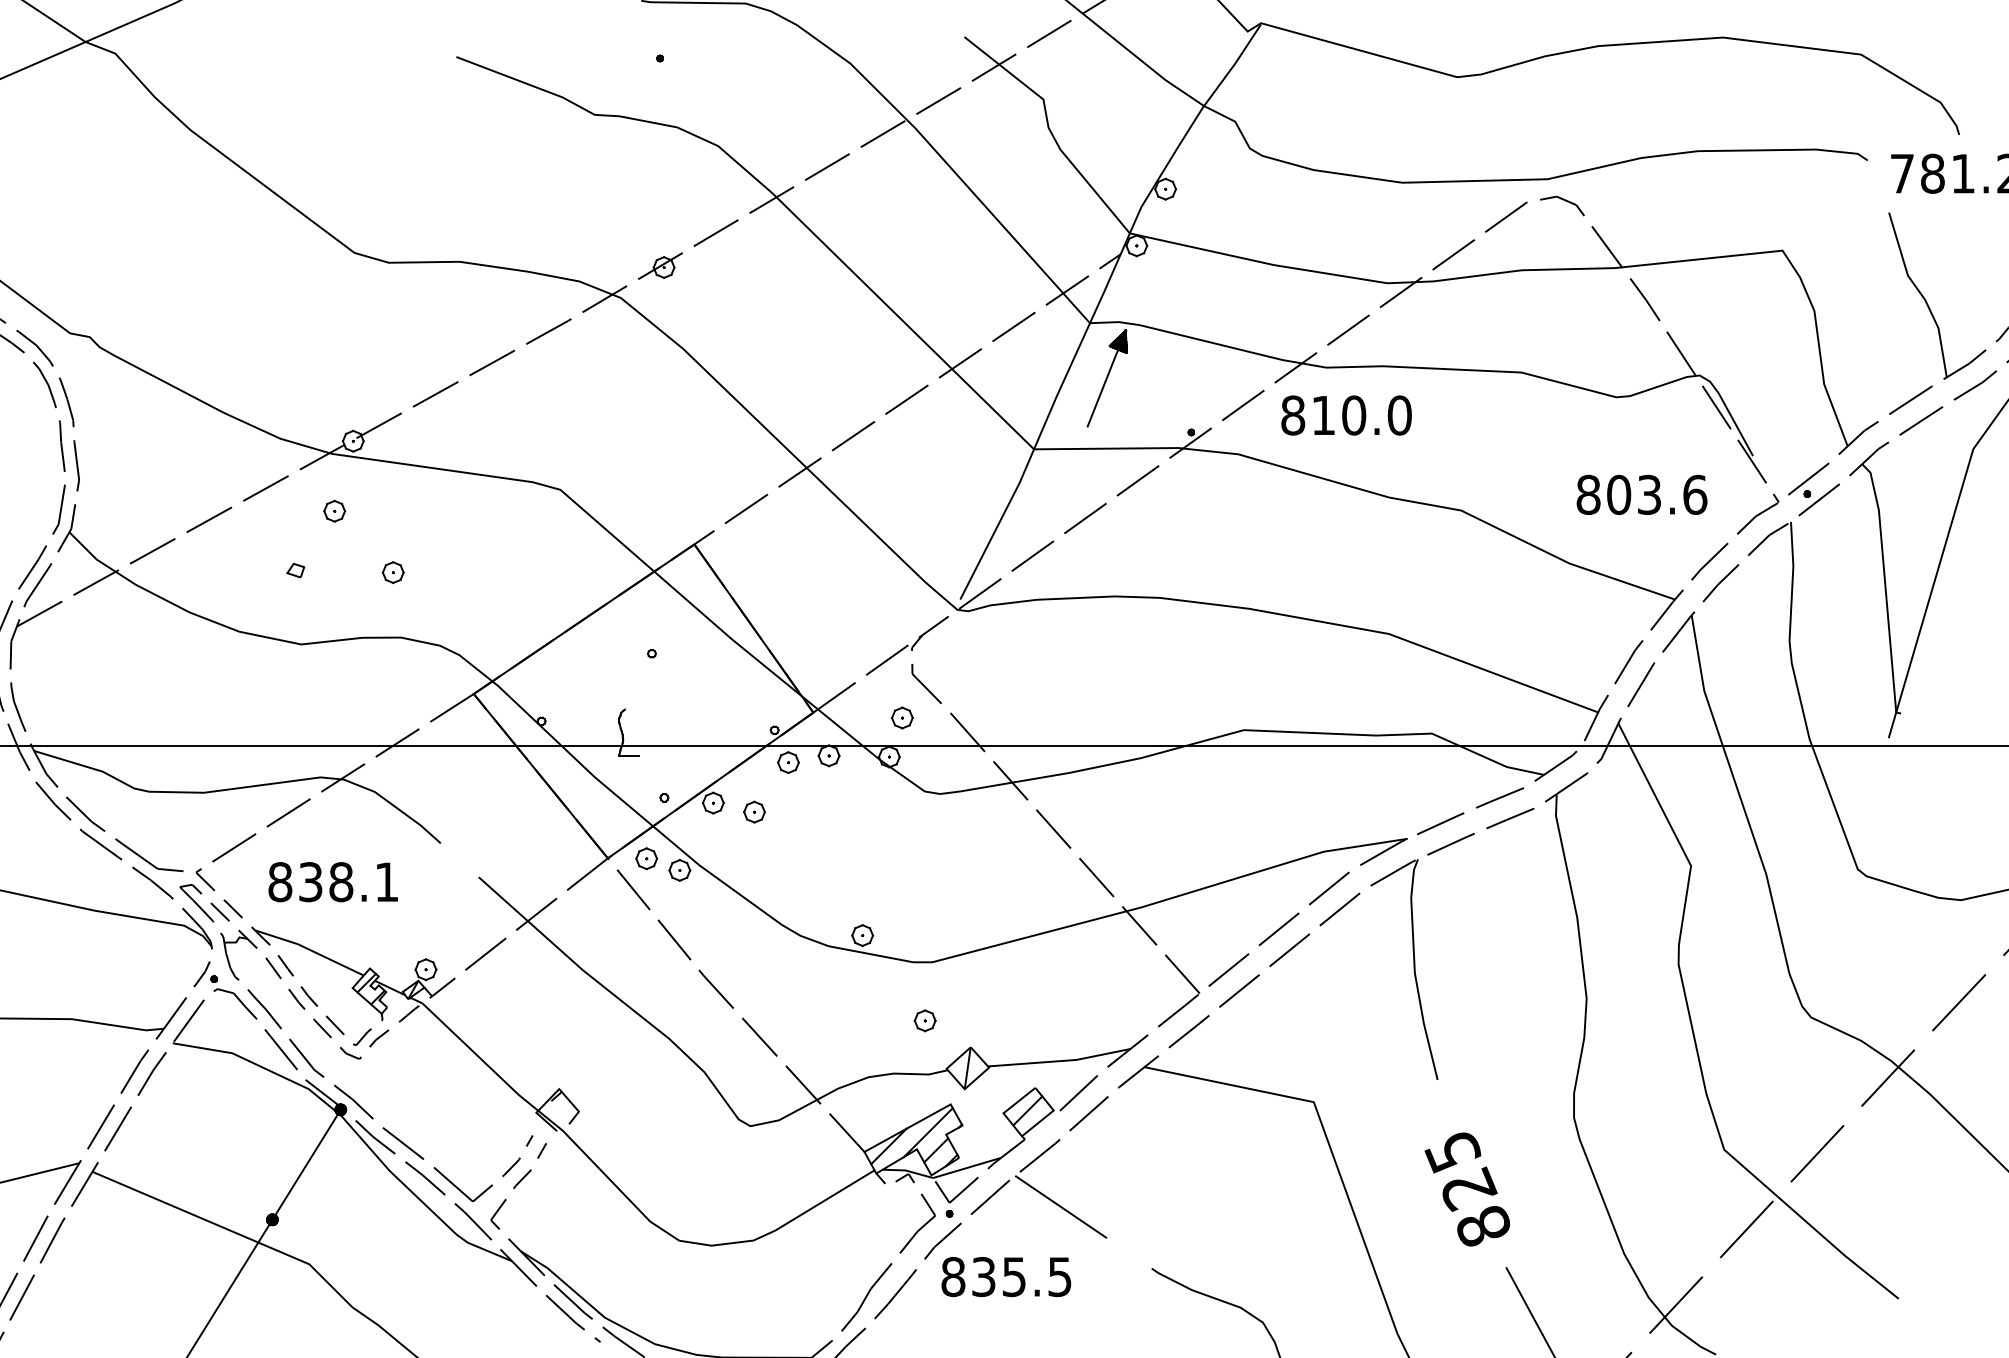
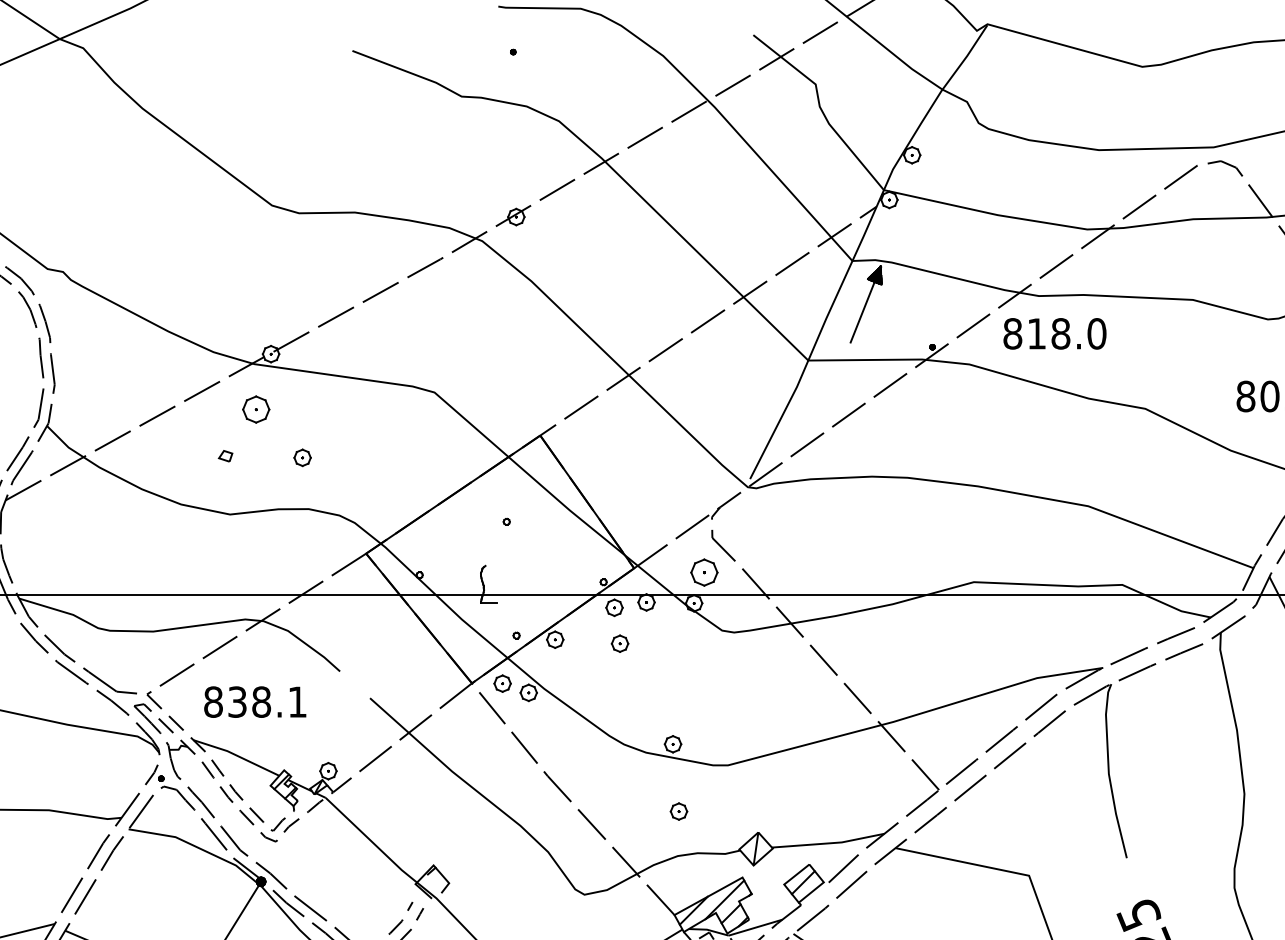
text: (1354, 415) -> (1061, 333), 810.0 -> 818.0
part: (334, 510) -> (256, 408), size x1.6
part: (902, 717) -> (704, 572), size x1.6
part: (754, 811) -> (620, 643), moved
part: (924, 1020) -> (678, 811), moved

